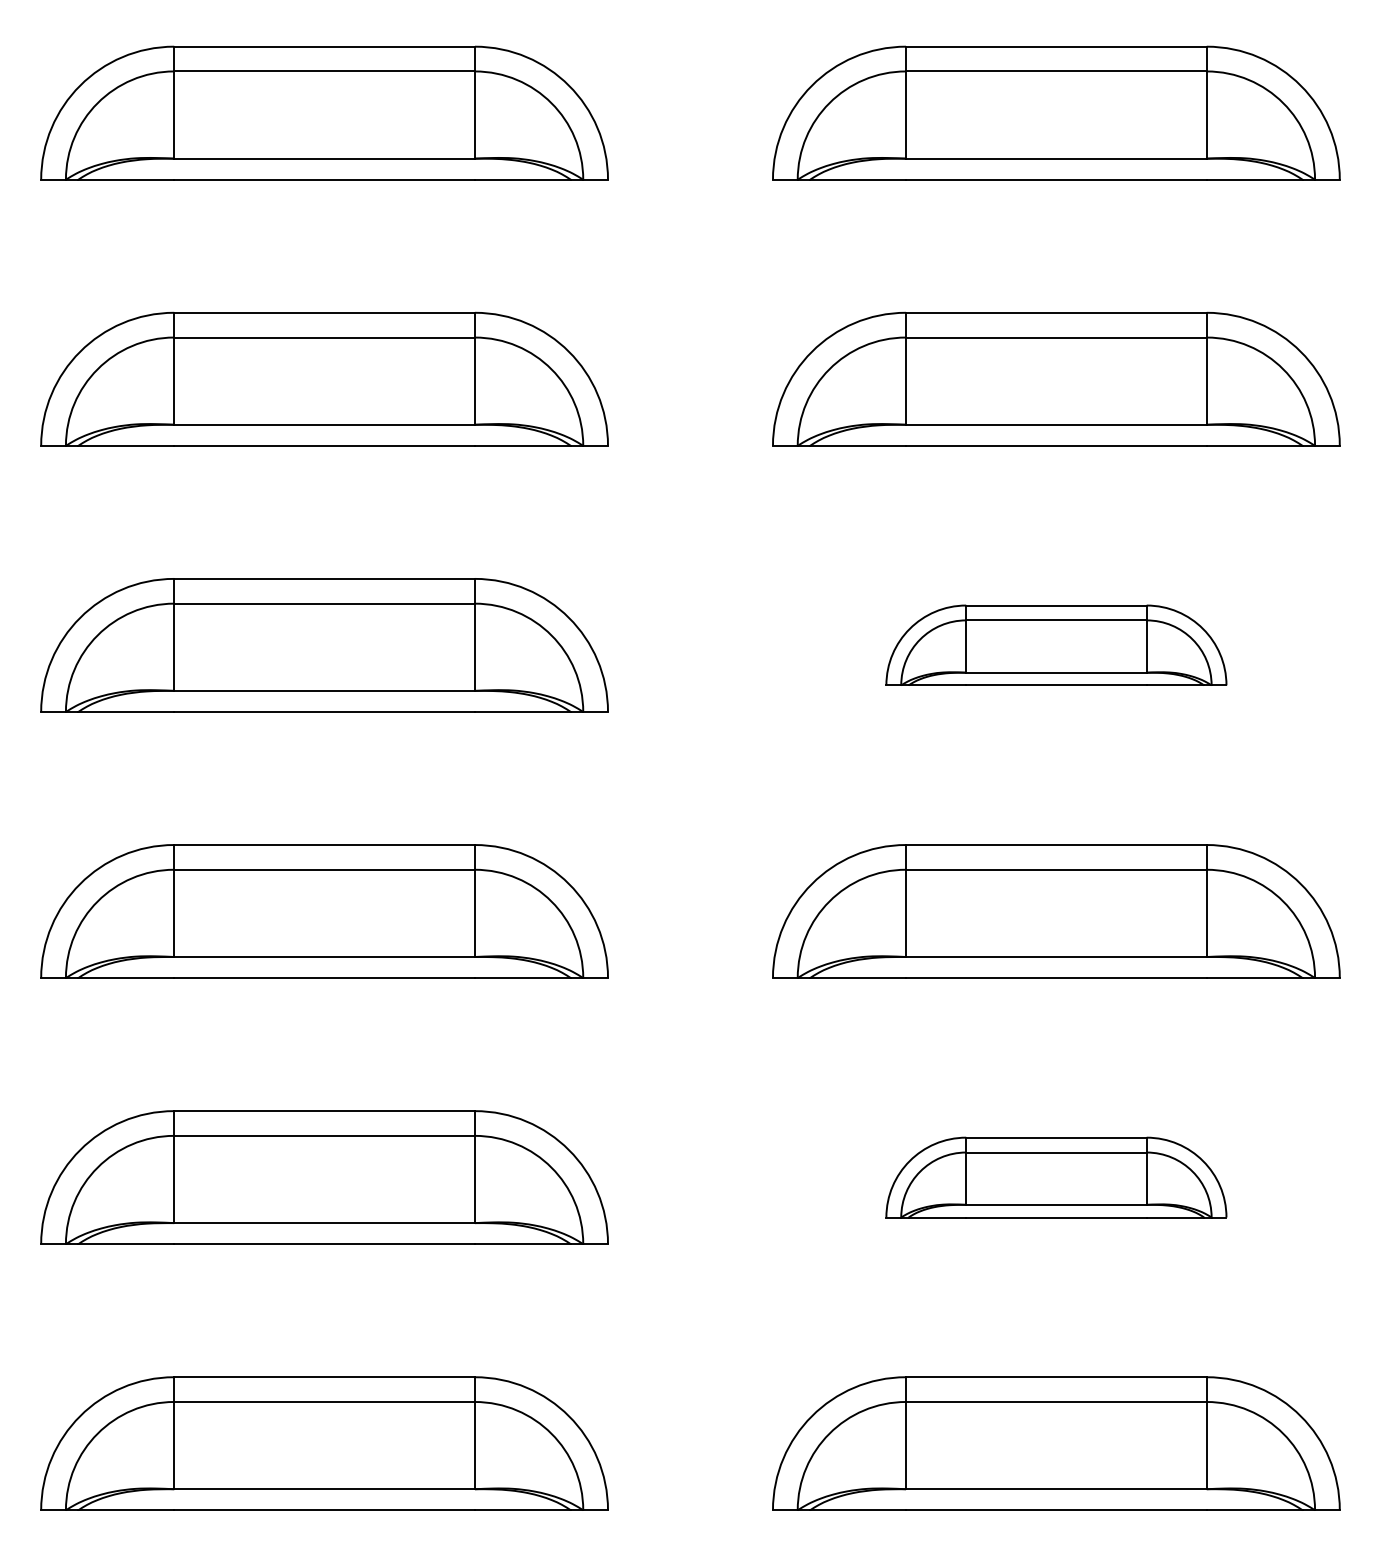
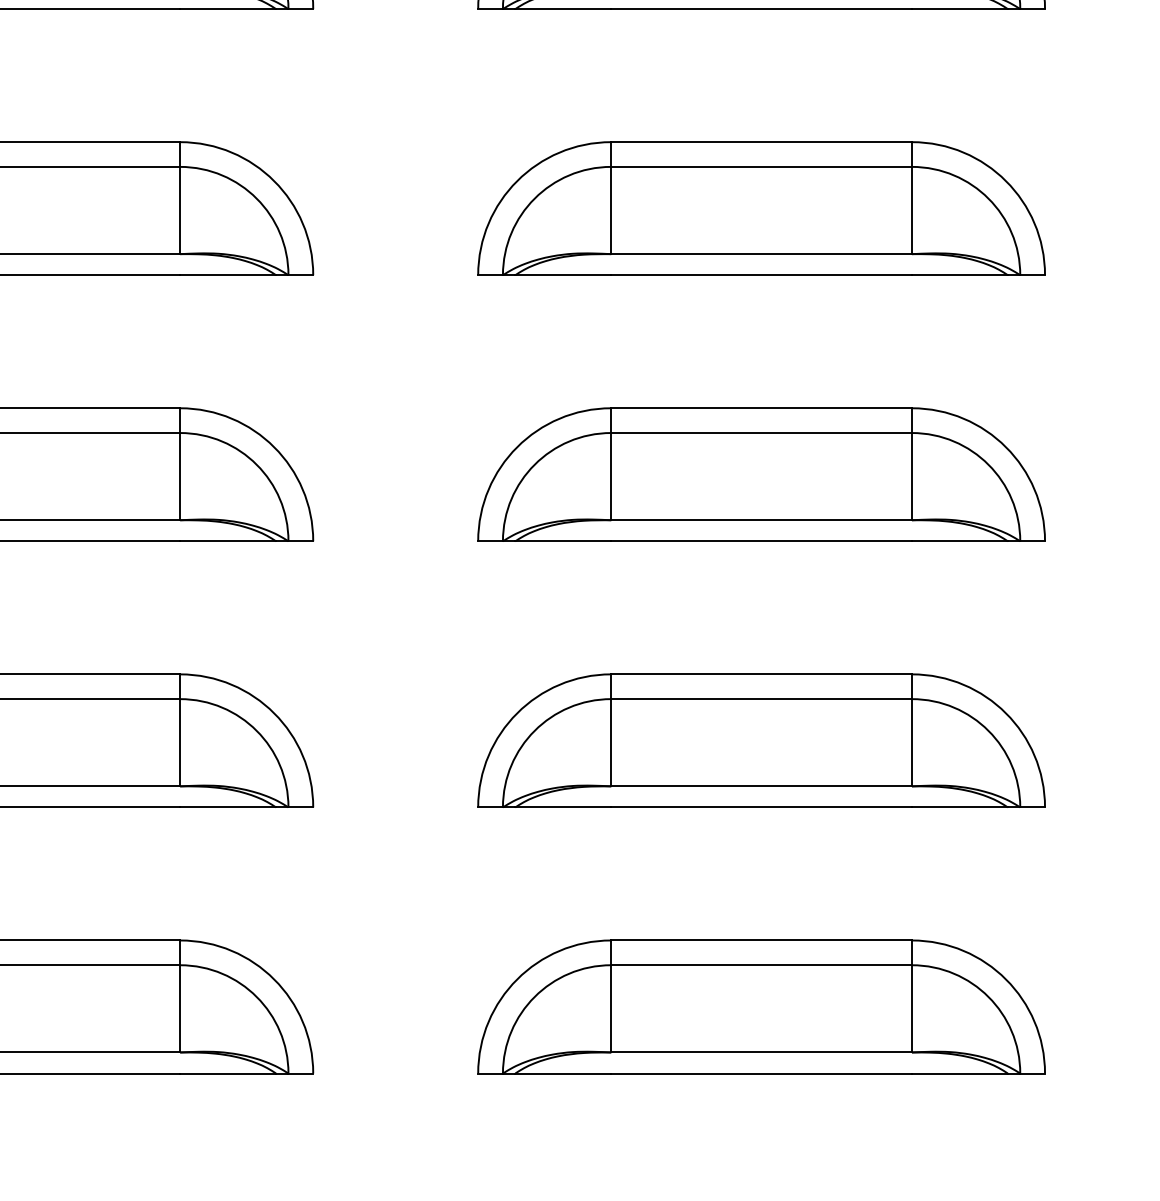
part: (1056, 645) -> (761, 208), size x1.67
part: (1056, 1177) -> (761, 740), size x1.67

